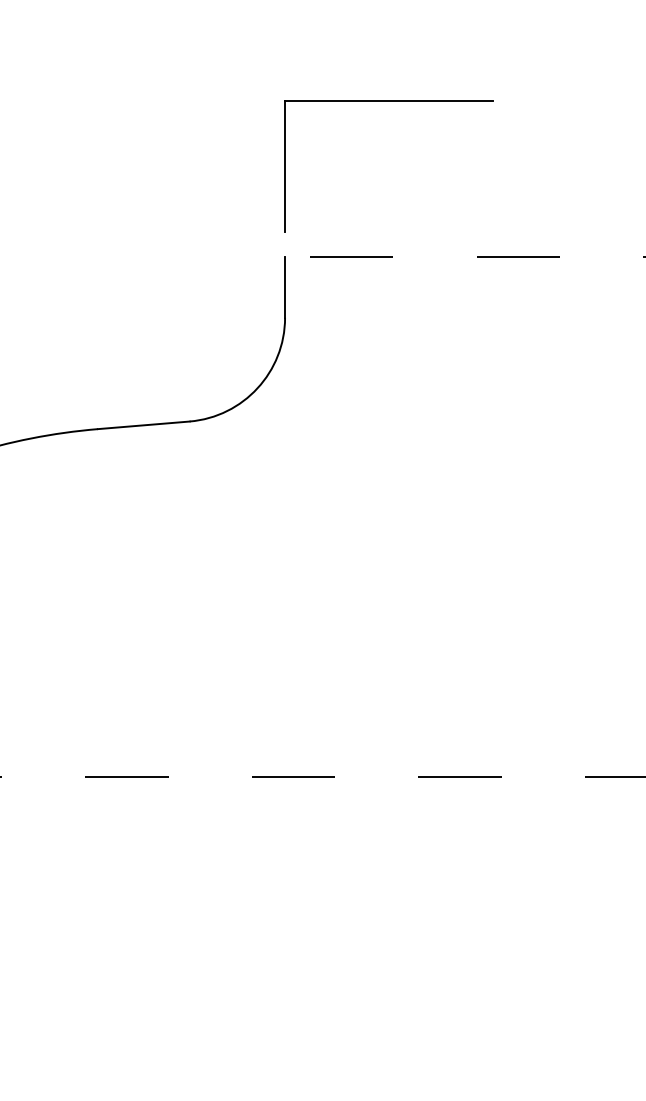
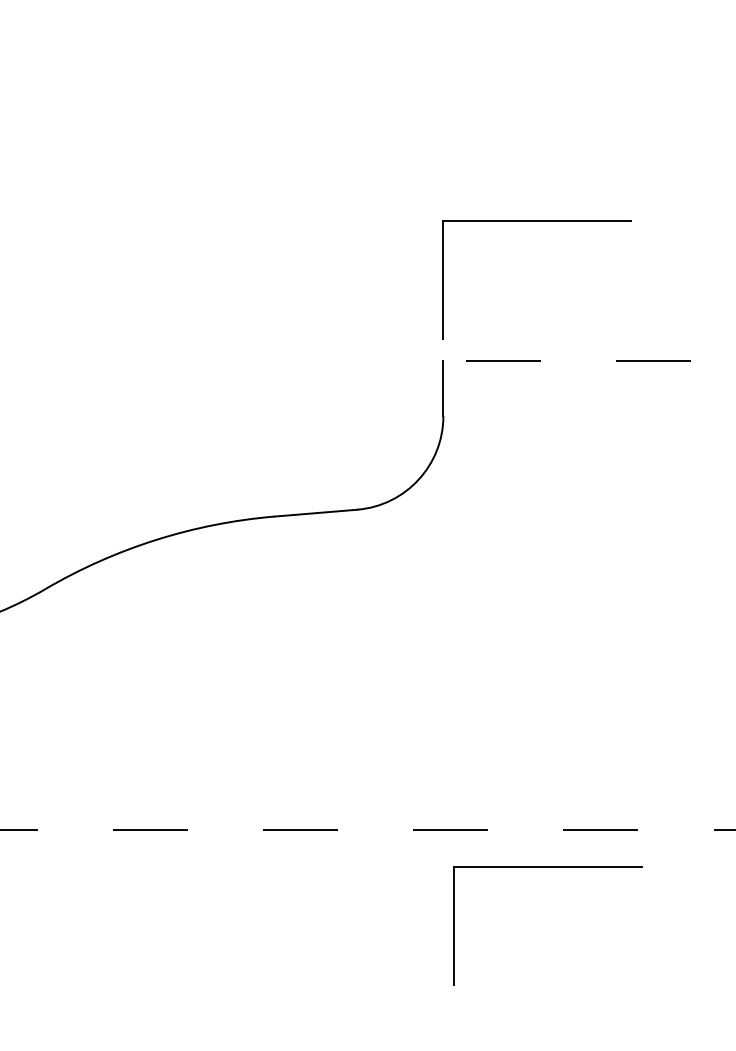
part: (400, 818) -> (547, 867), added

